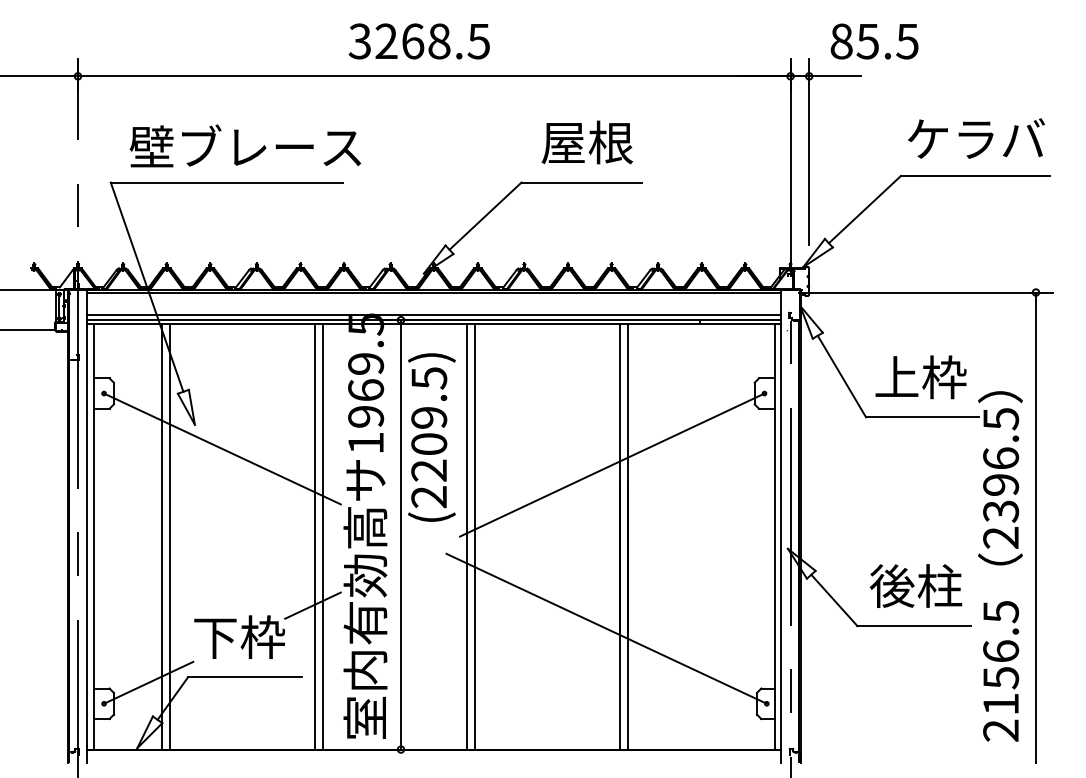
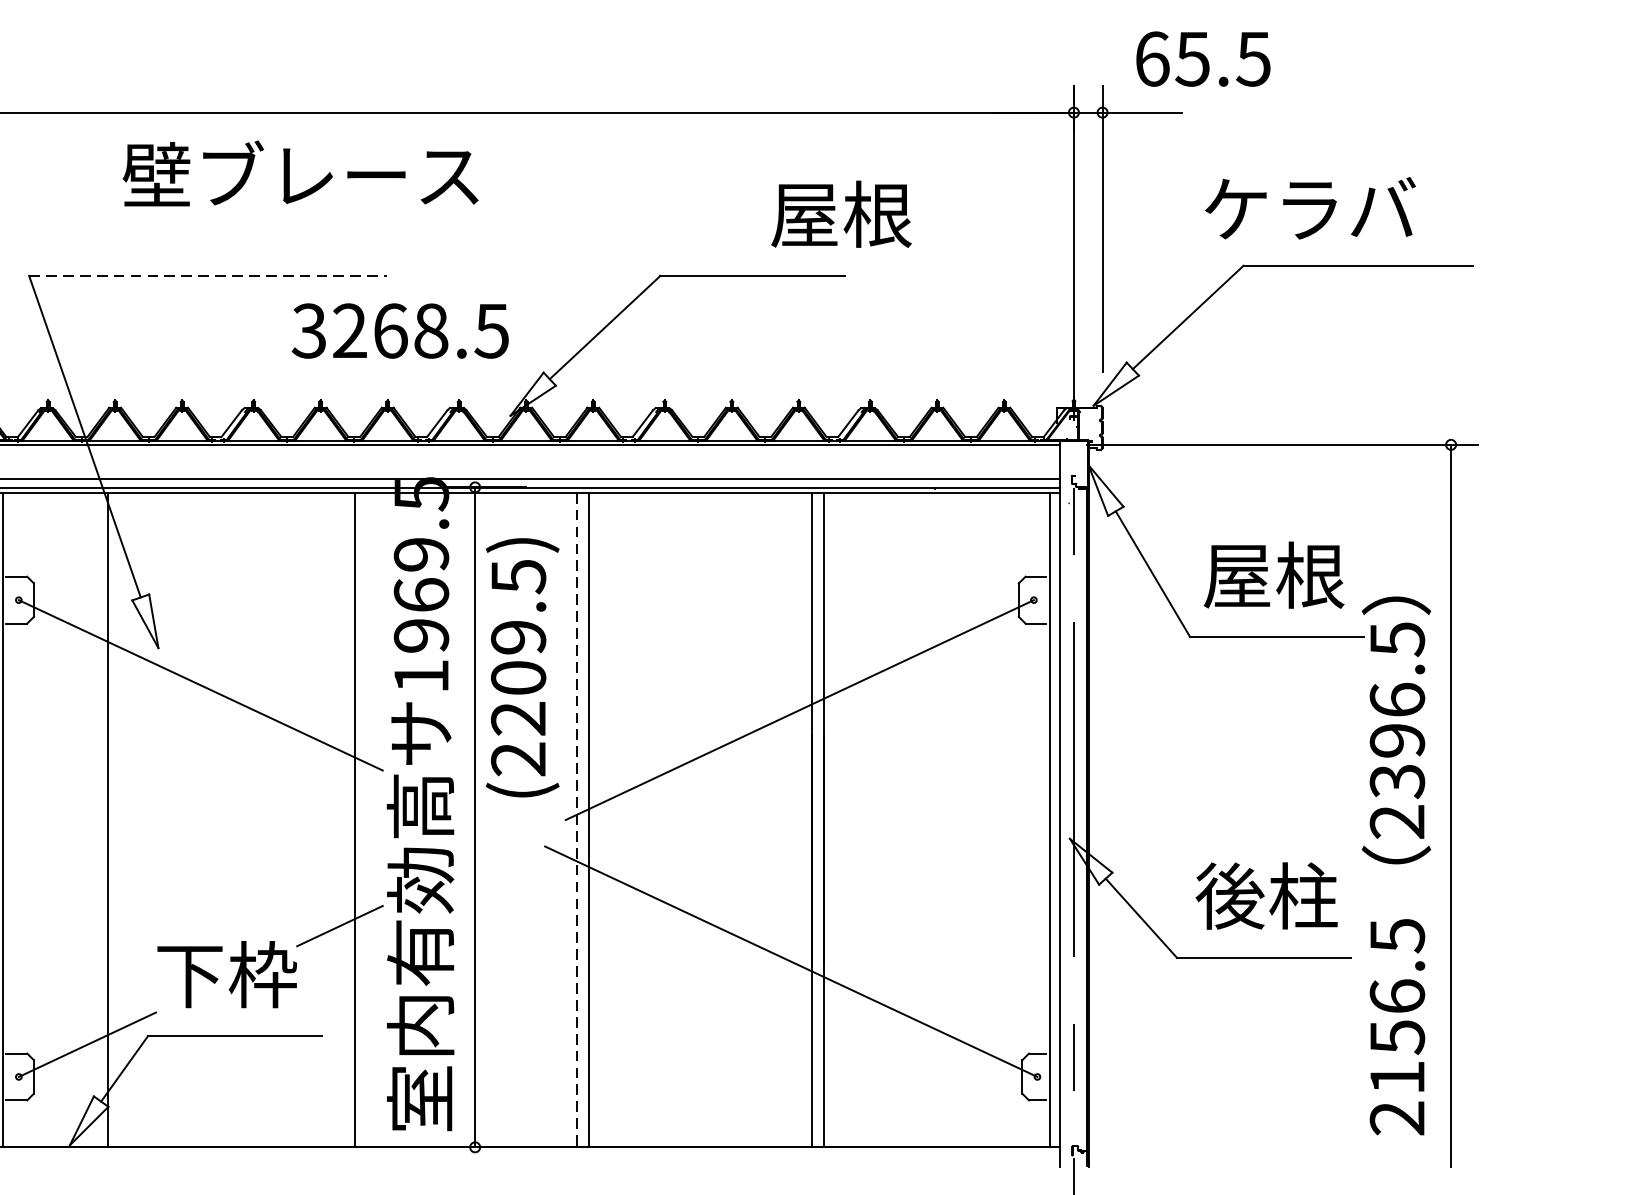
text: (418, 41) -> (399, 331), moved
text: (841, 41) -> (1152, 59), 85.5 -> 65.5
text: (976, 138) -> (1310, 208), moved
text: (587, 142) -> (841, 214), moved
text: (245, 145) -> (300, 172), moved
line: (227, 182) -> (208, 275), solid -> dashed
text: (920, 377) -> (1273, 575), 上枠 -> 屋根
line: (170, 536) -> (120, 819), removed
line: (314, 536) -> (342, 819), removed
line: (467, 536) -> (577, 819), solid -> dashed

